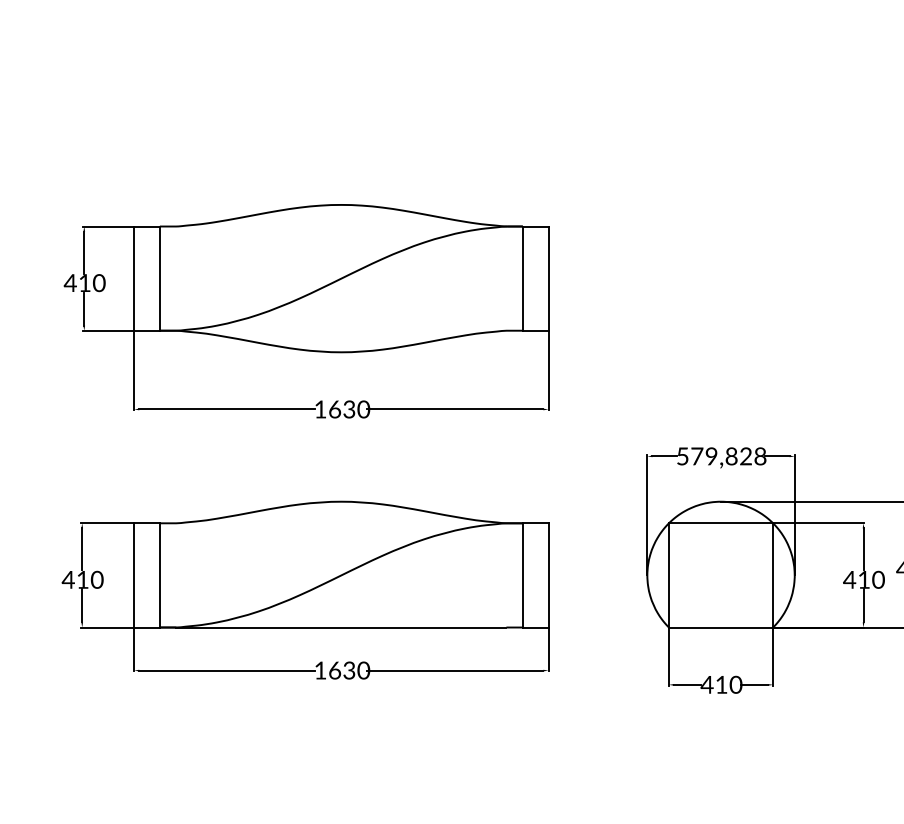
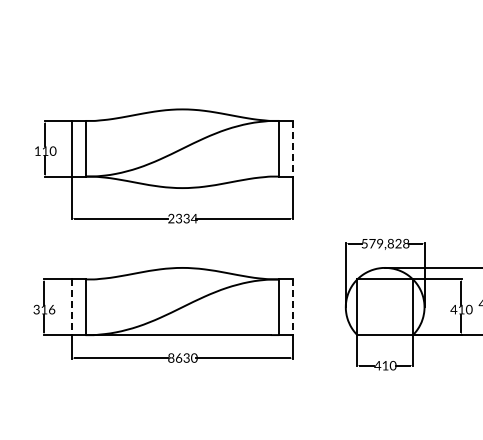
line: (549, 278) -> (293, 148), solid -> dashed
text: (70, 281) -> (37, 150), 410 -> 110
text: (341, 409) -> (182, 218), 1630 -> 2334
line: (133, 575) -> (71, 307), solid -> dashed
line: (549, 575) -> (293, 307), solid -> dashed
text: (83, 579) -> (44, 309), 410 -> 316
text: (320, 669) -> (171, 357), 1630 -> 8630

